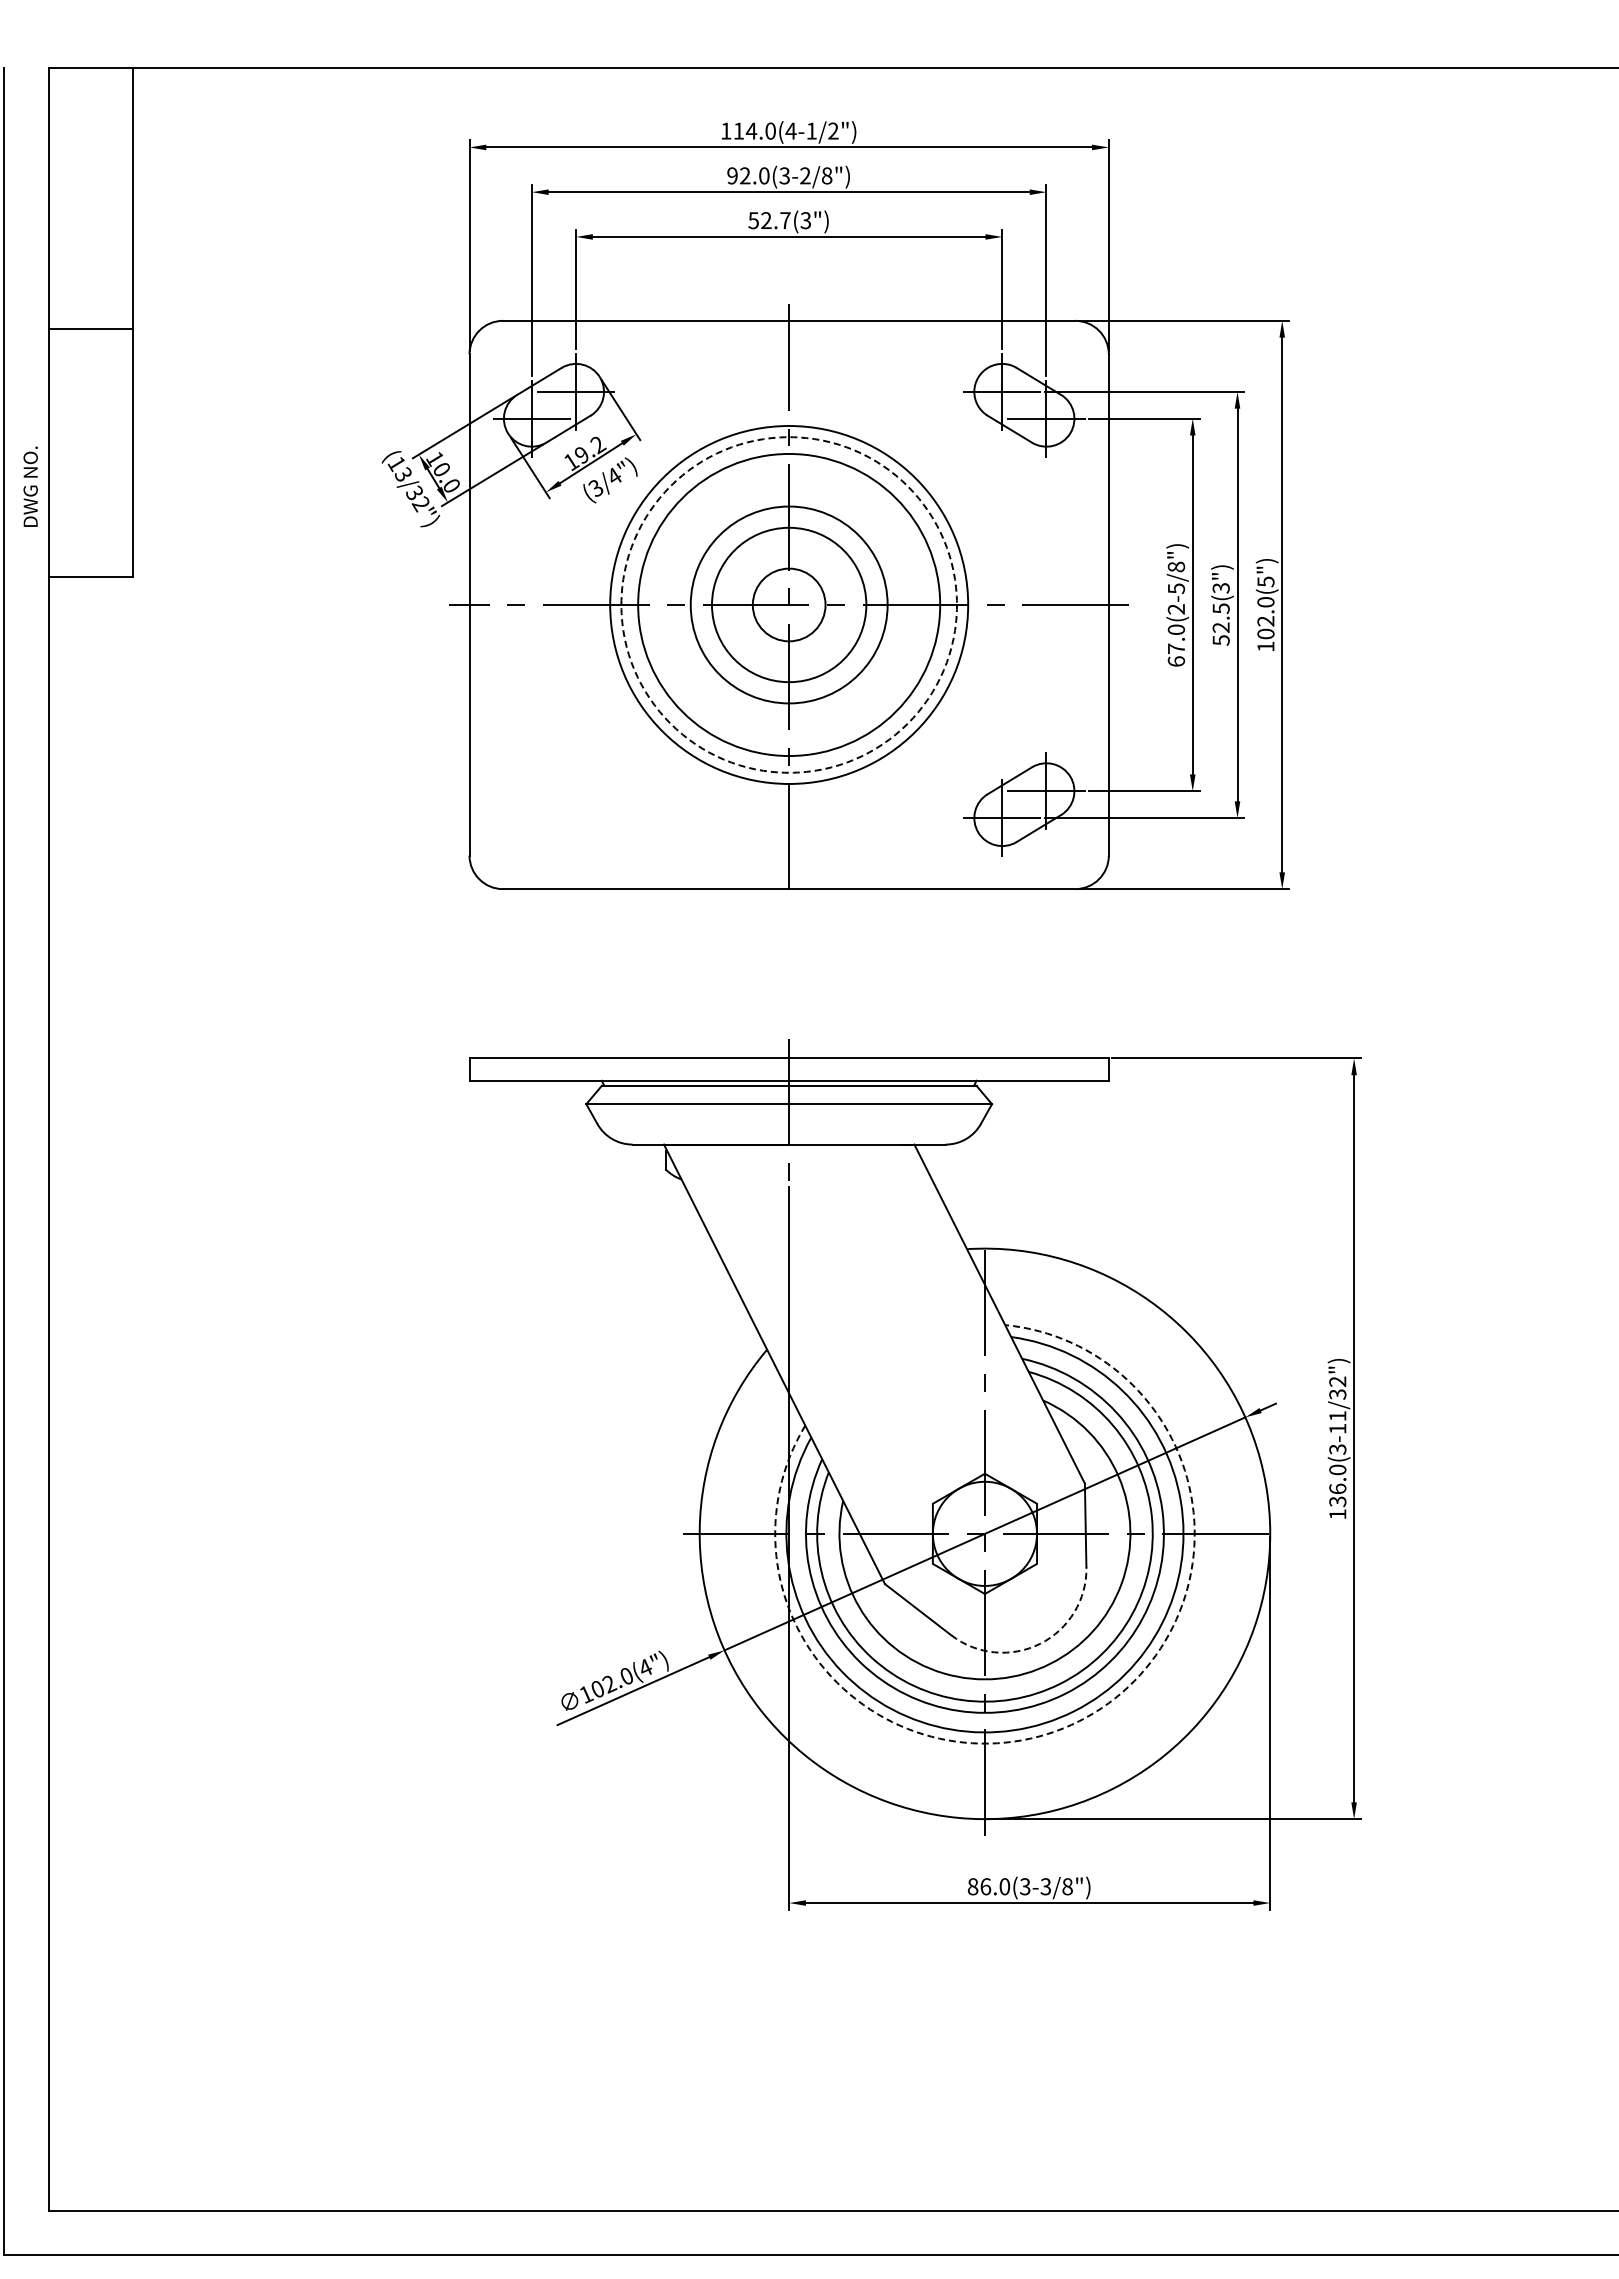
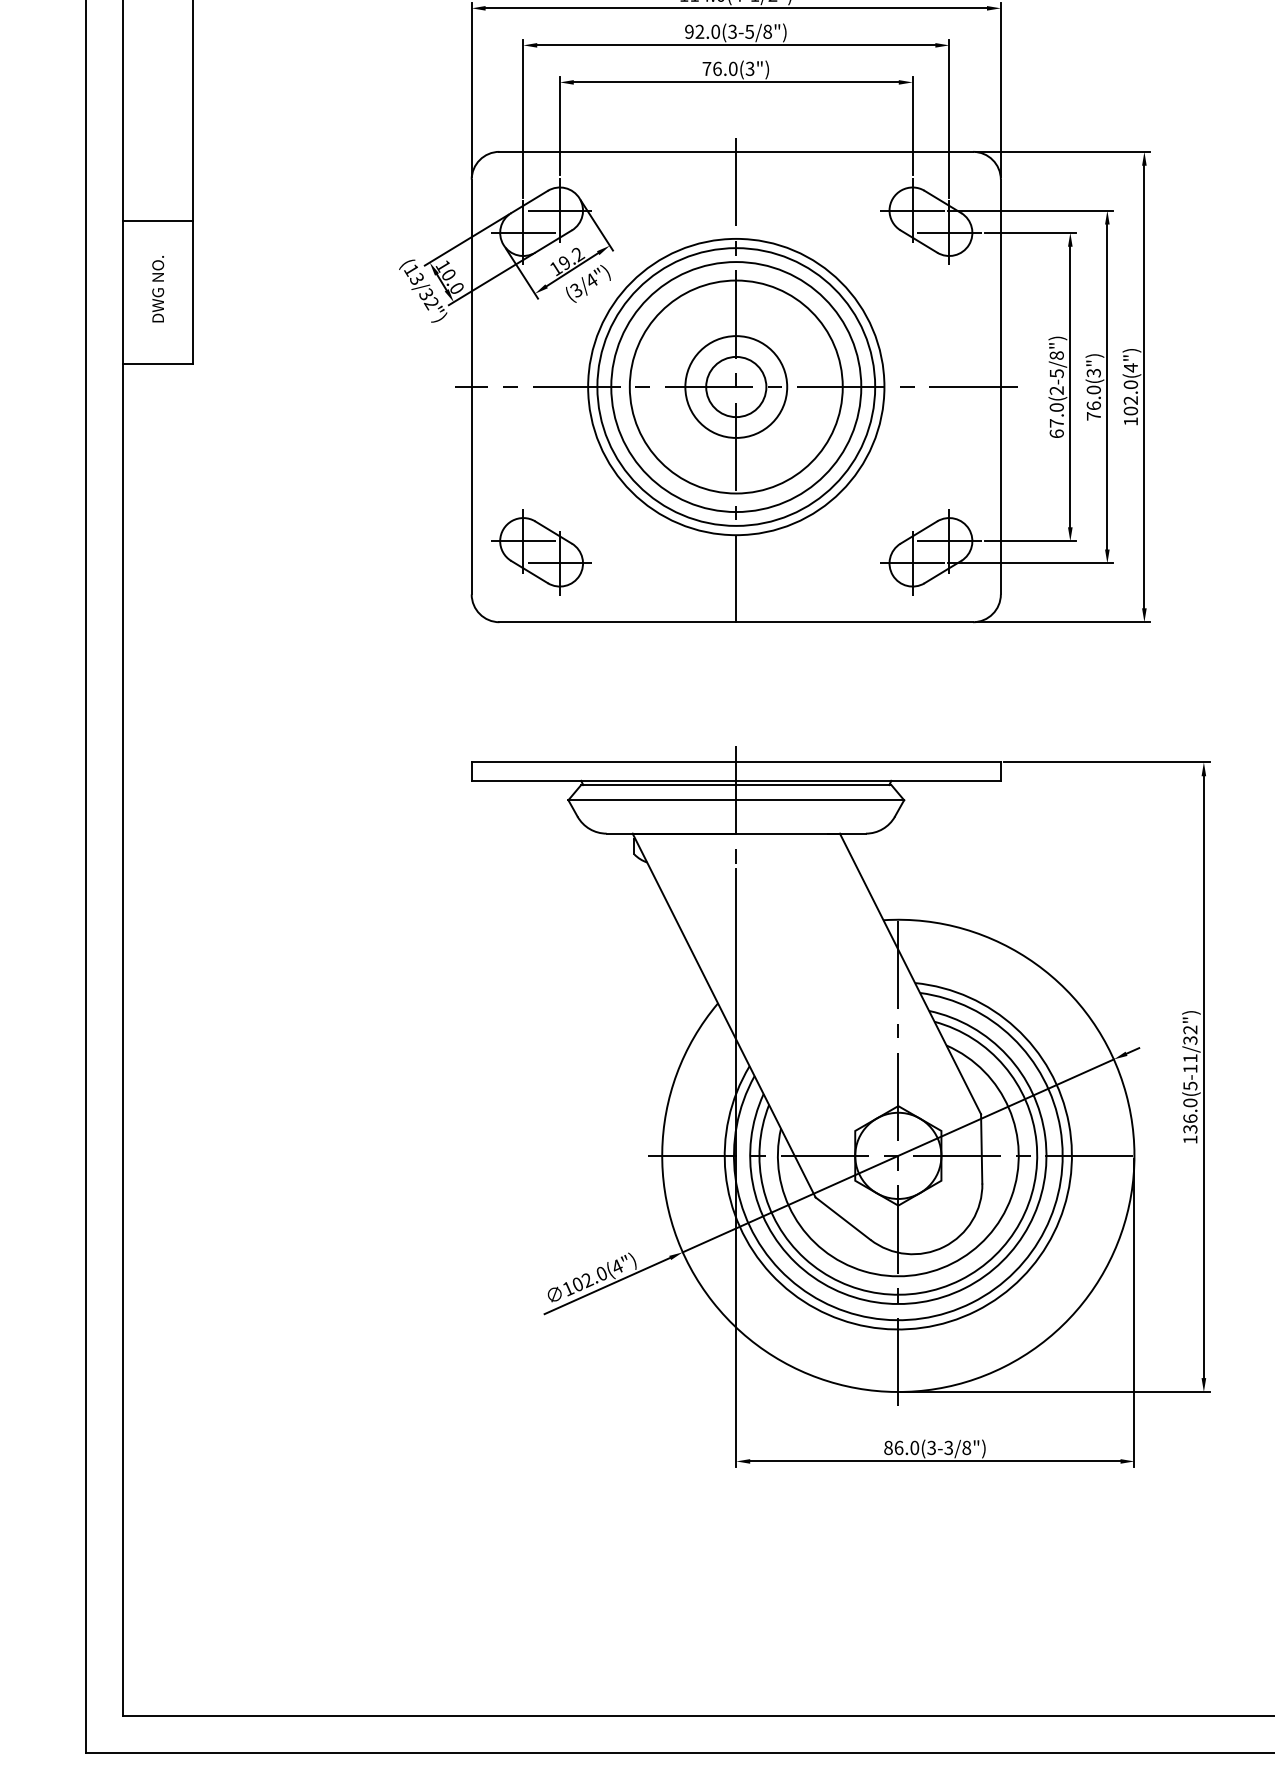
text: (805, 175) -> (749, 31), 92.0(3-2/8") -> 92.0(3-5/8")
text: (769, 220) -> (719, 68), 52.7(3") -> 76.0(3")
line: (90, 328) -> (157, 220), moved
text: (30, 486) -> (157, 288), moved
text: (1265, 581) -> (1130, 367), 102.0(5") -> 102.0(4")
circle: (788, 604) -> (735, 386), dashed -> solid
circle: (788, 604) -> (735, 386), size x0.62
circle: (788, 604) -> (735, 386), size x1.67
text: (1220, 624) -> (1093, 403), 52.5(3") -> 76.0(3")
part: (553, 804) -> (541, 552), added
text: (1337, 1449) -> (1190, 1086), 136.0(3-11/32") -> 136.0(5-11/32")
arc: (1040, 1643) -> (944, 1246), dashed -> solid
arc: (1079, 1721) -> (976, 1311), dashed -> solid

